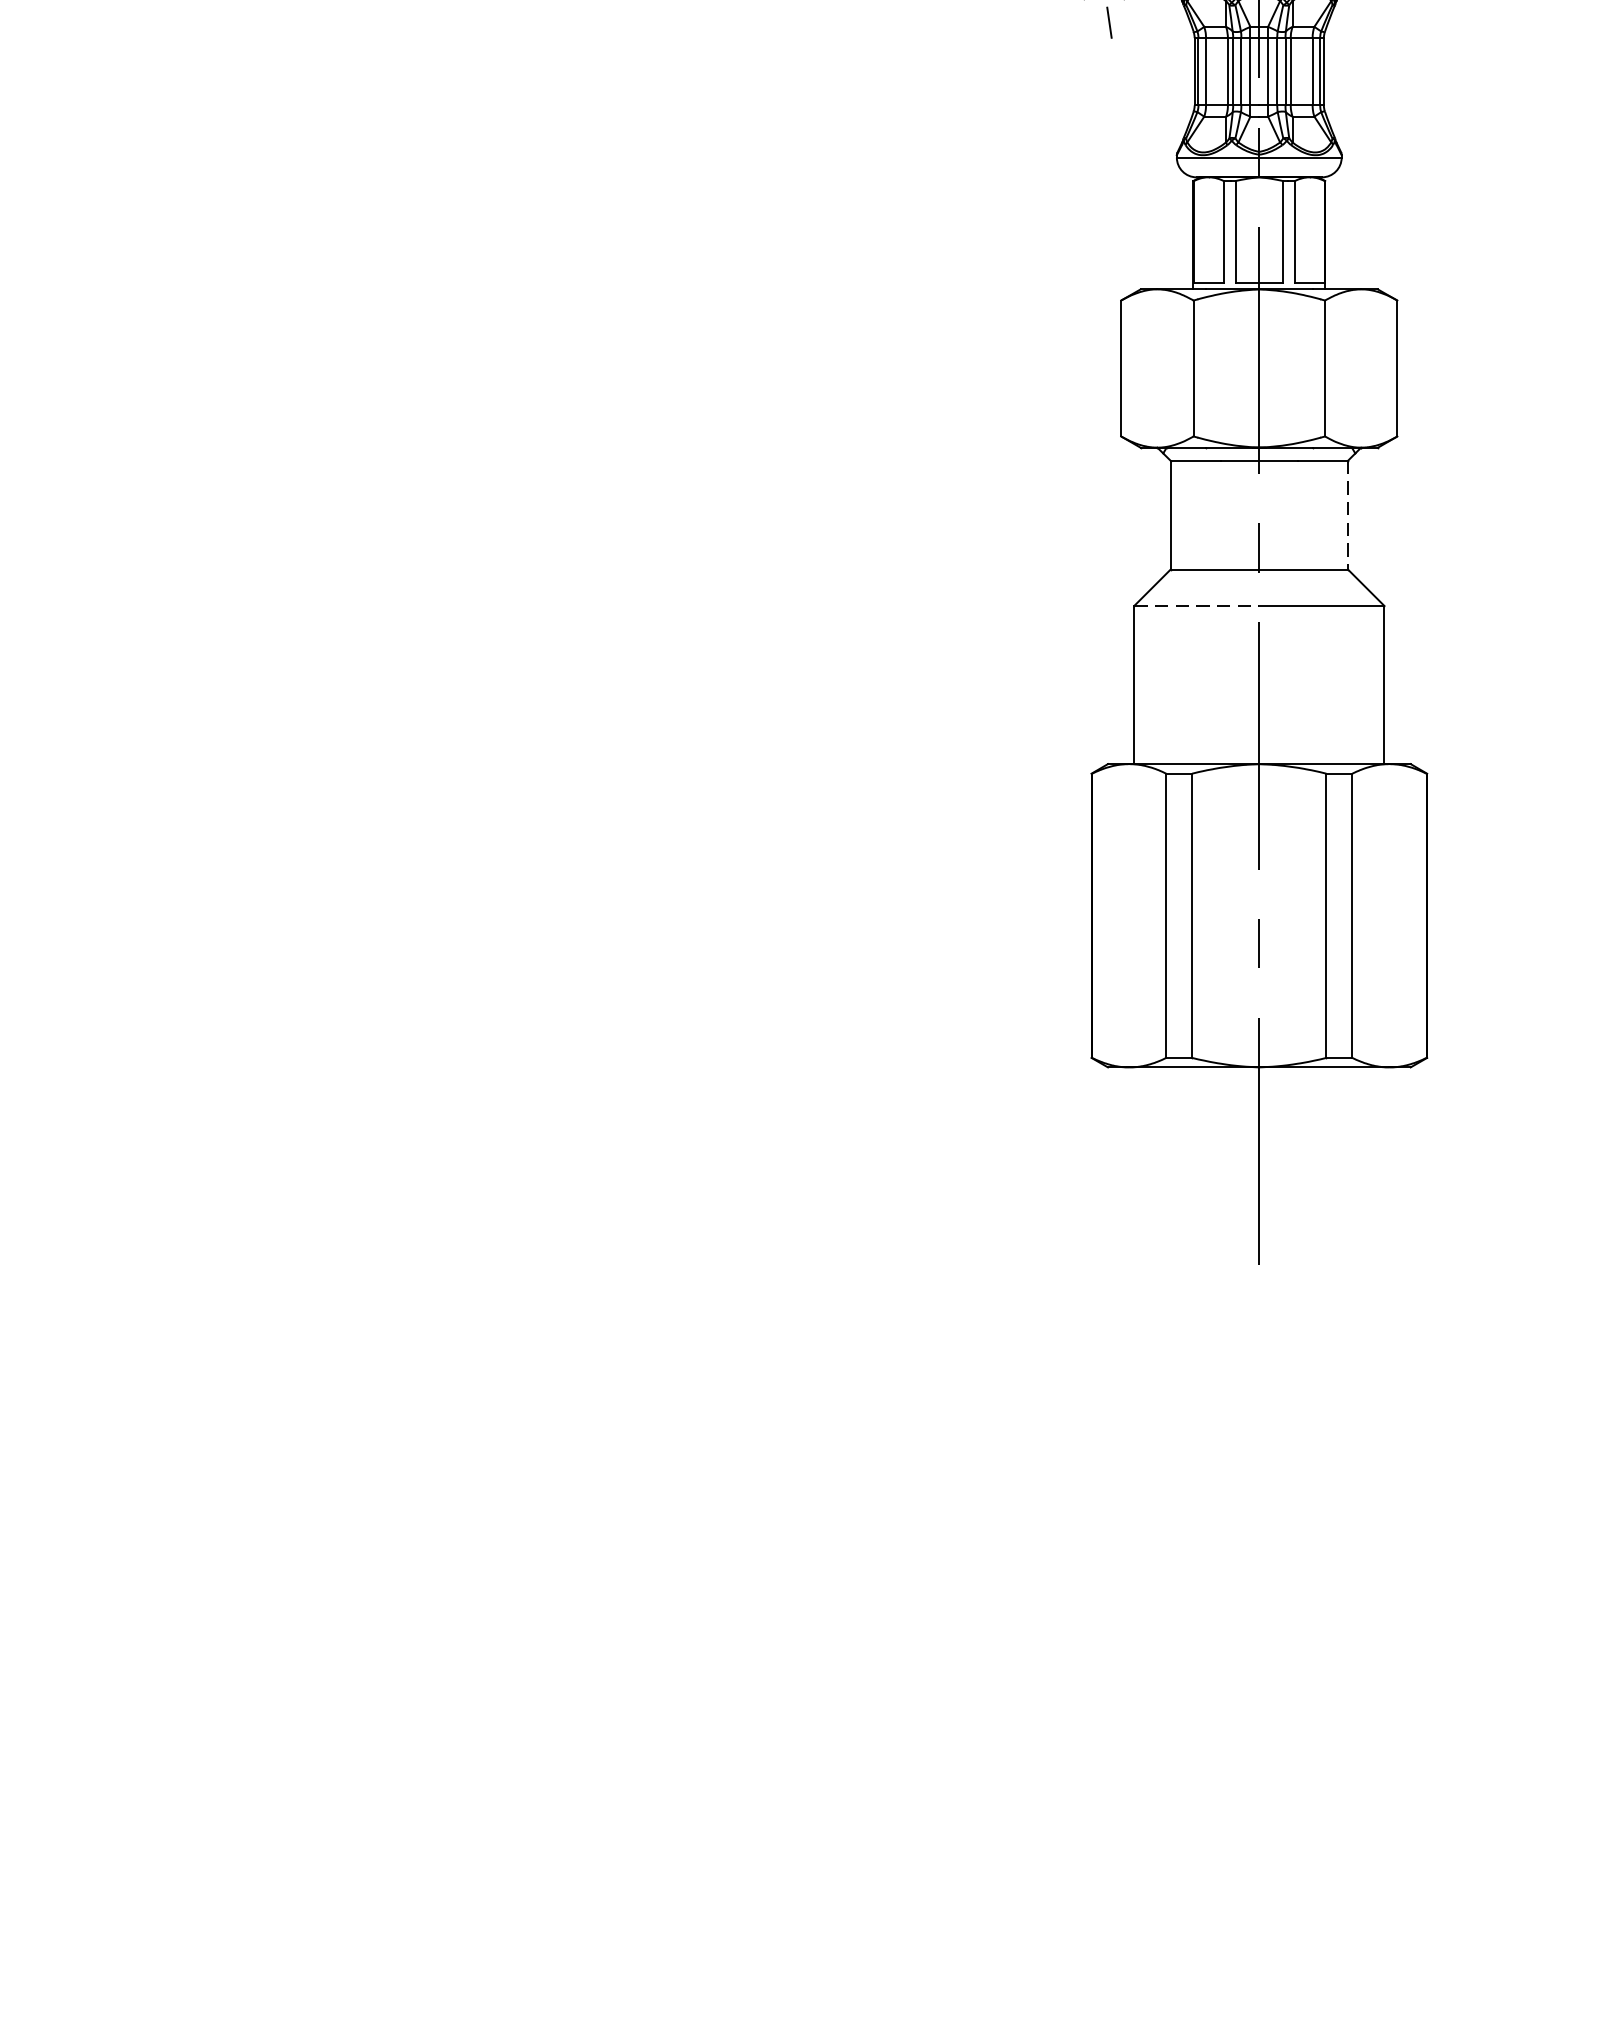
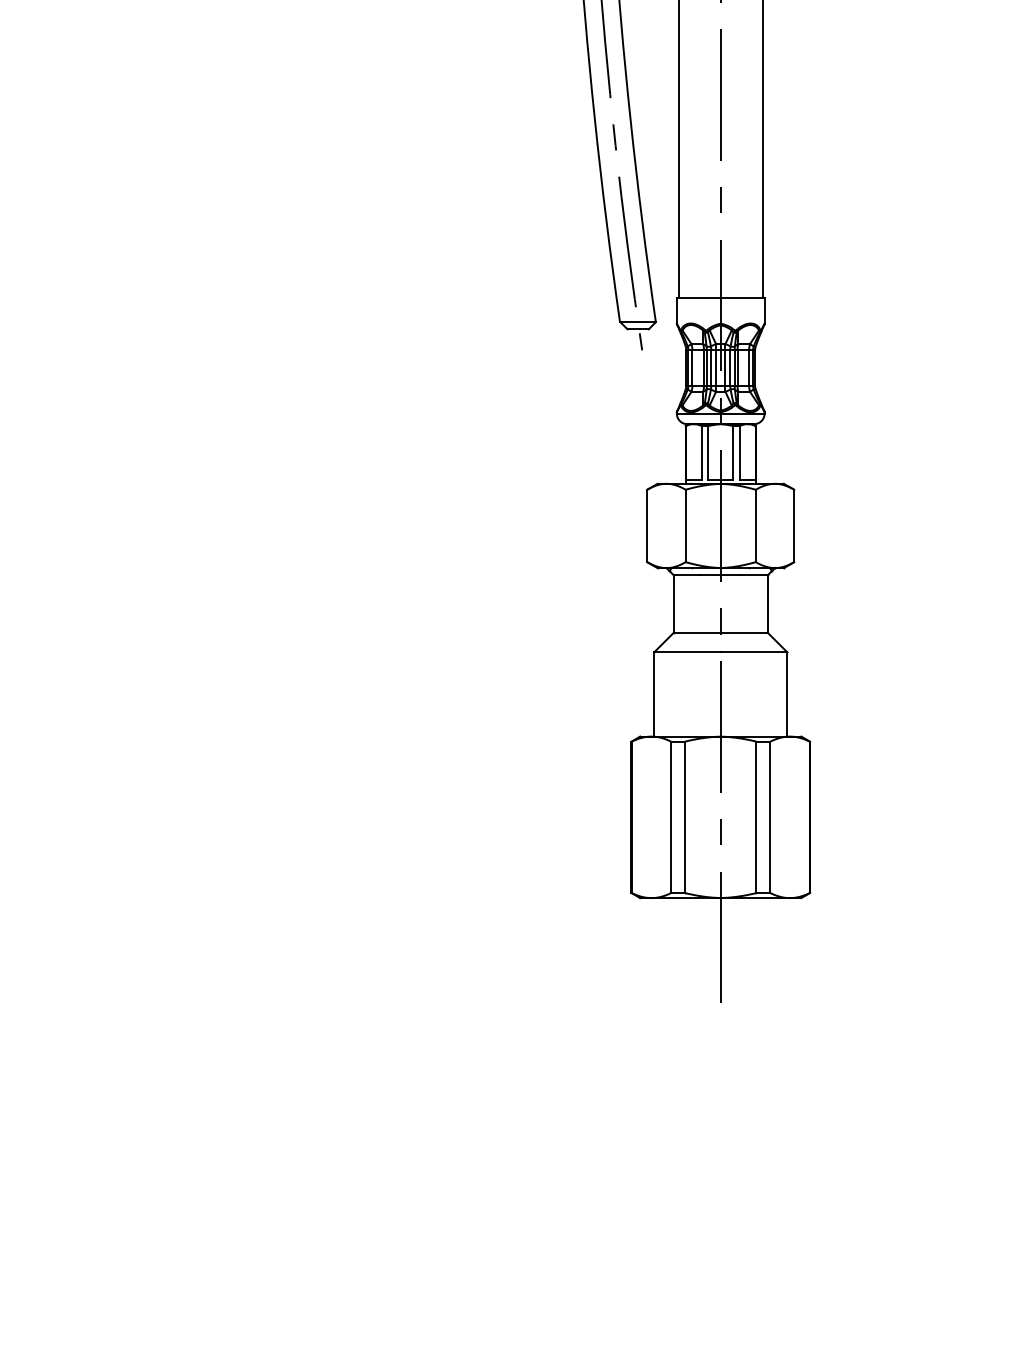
line: (1348, 516) -> (768, 604), dashed -> solid
line: (1196, 606) -> (687, 652), dashed -> solid

